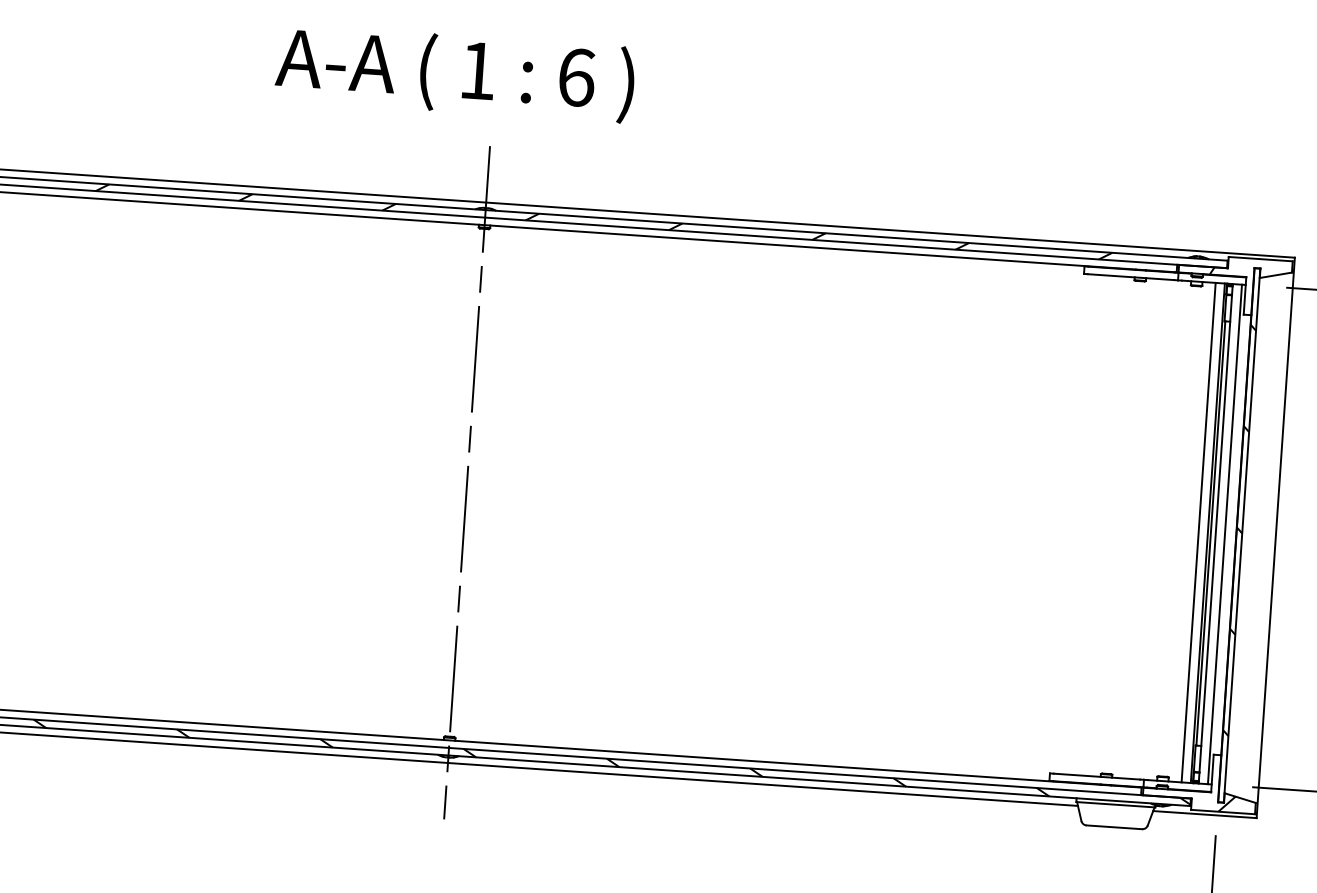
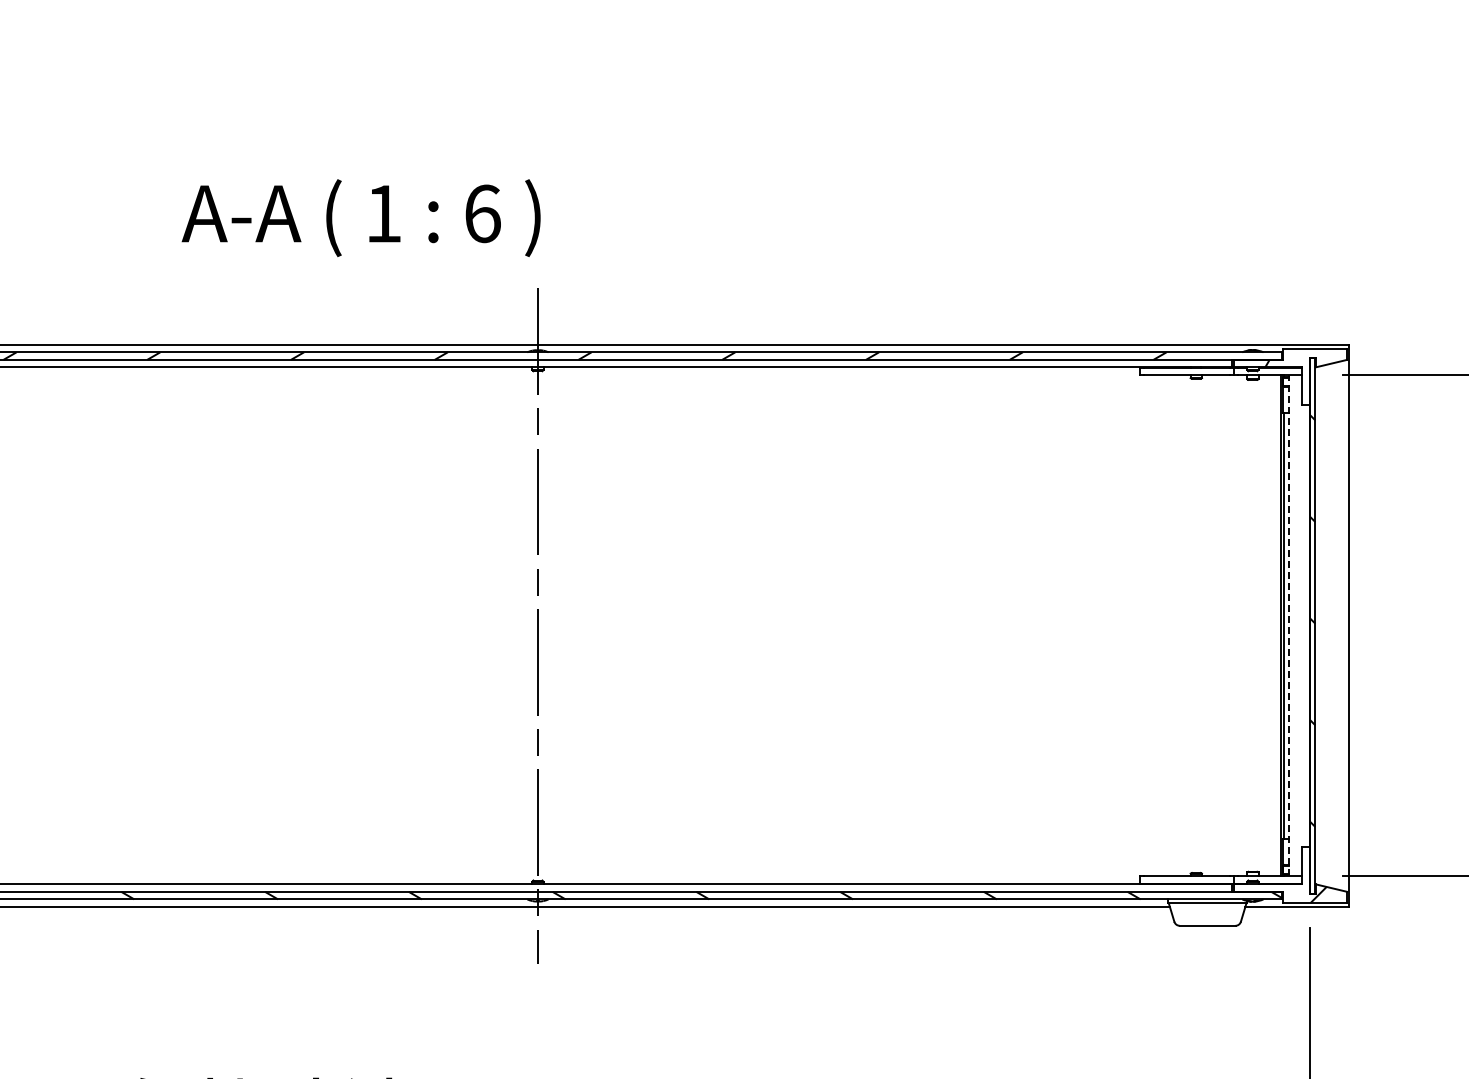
text: (454, 72) -> (360, 217), moved
line: (1198, 532) -> (1271, 625), removed
line: (1215, 533) -> (1288, 625), solid -> dashed
line: (1225, 534) -> (1298, 625), removed

